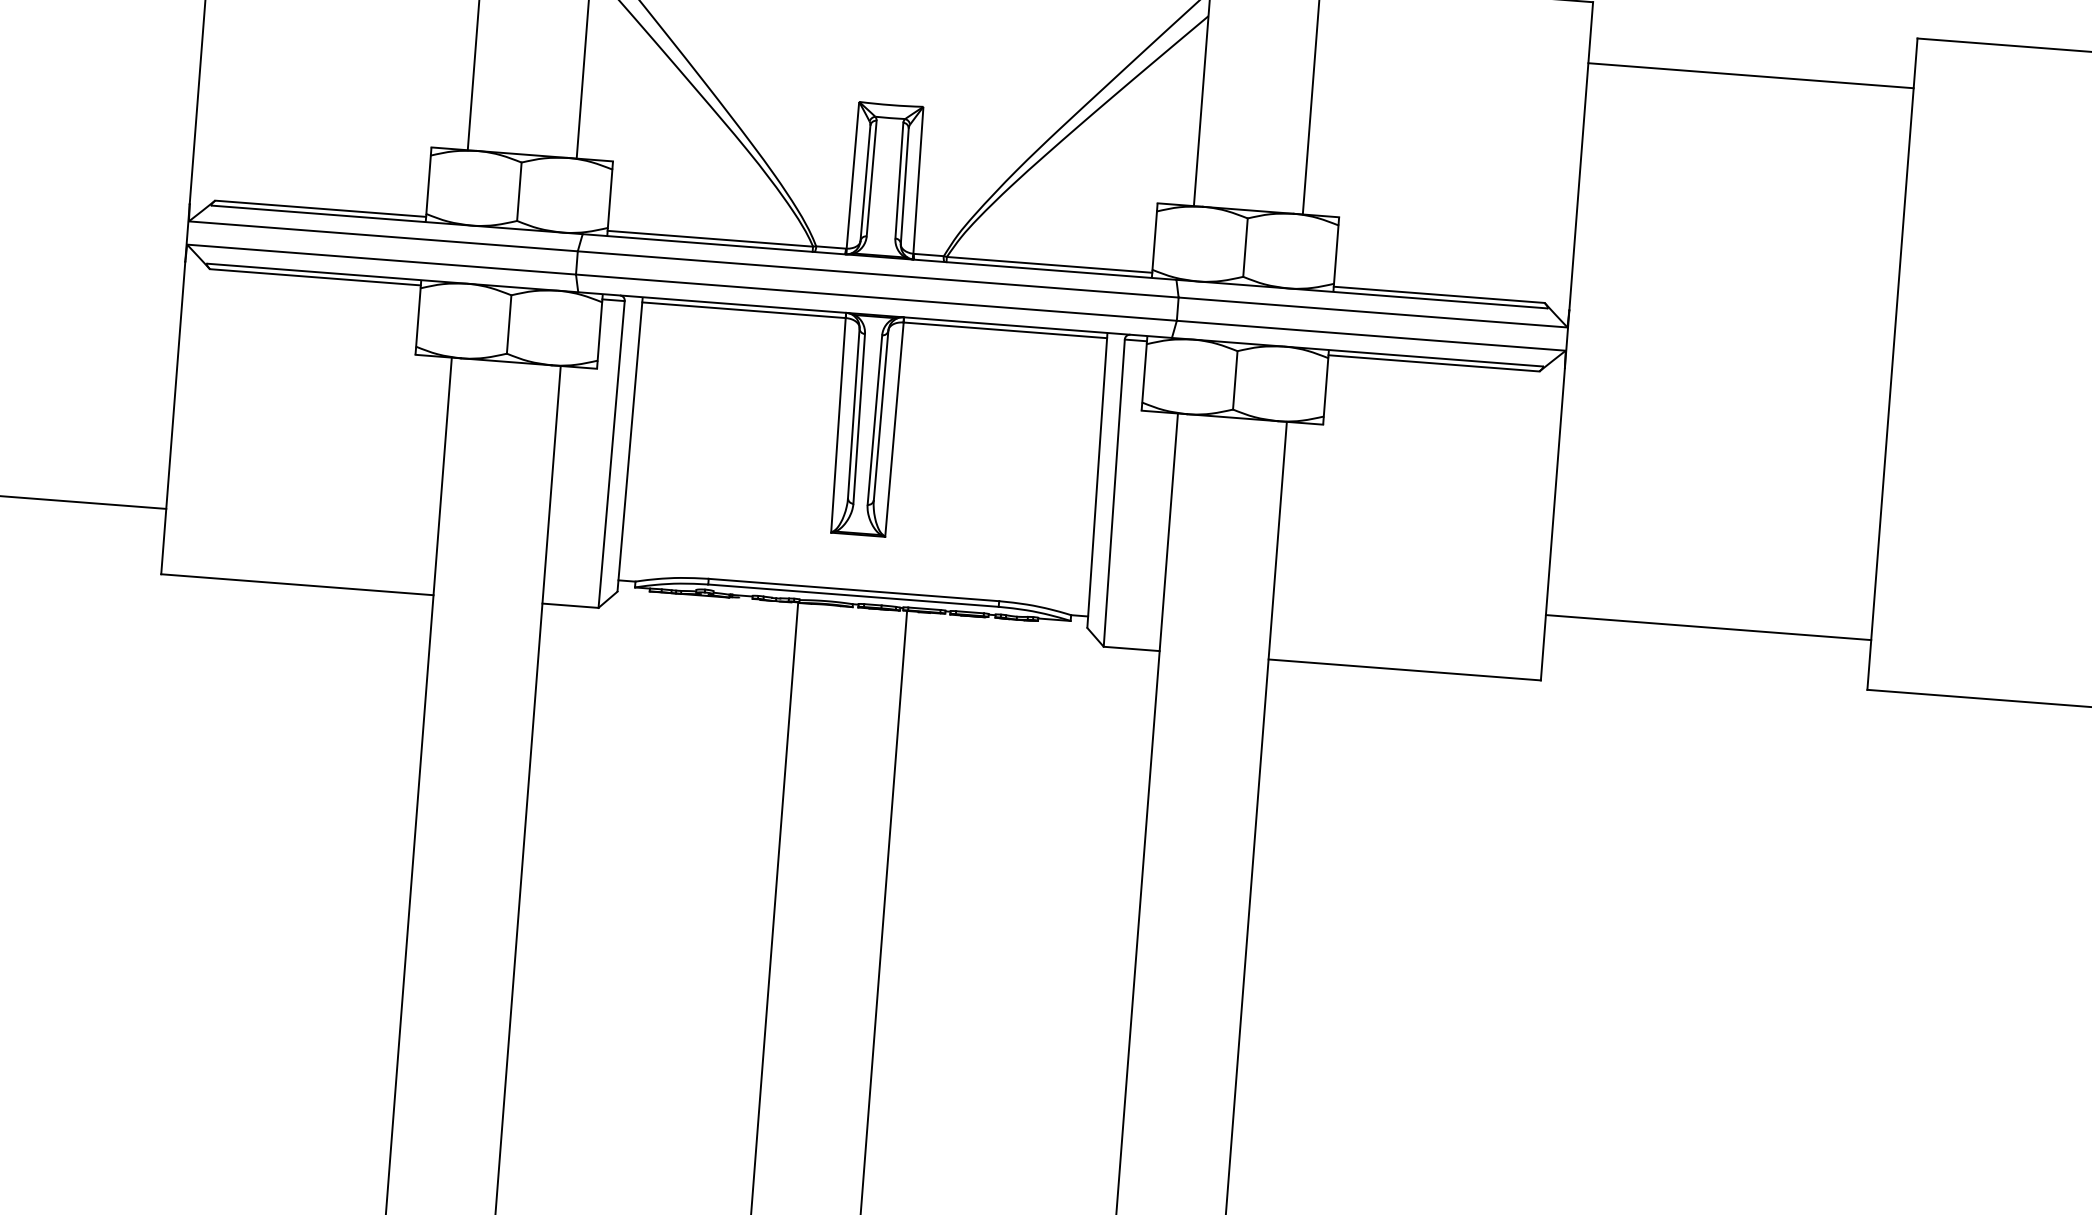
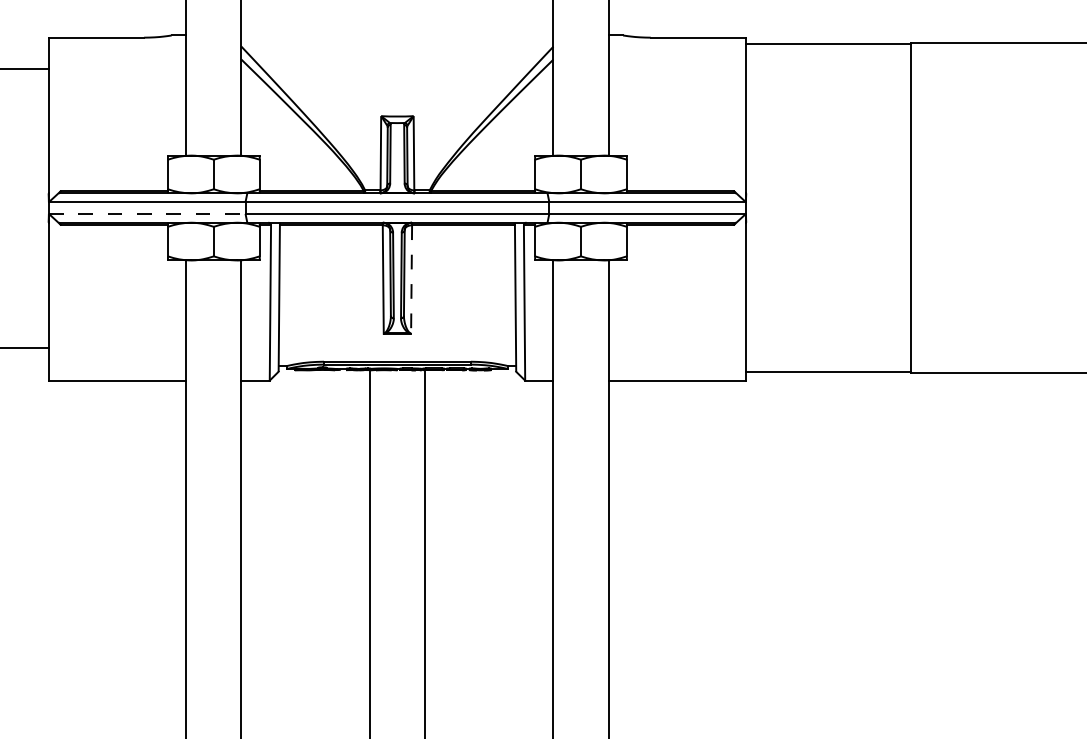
line: (1751, 75) -> (828, 43), moved
line: (382, 258) -> (147, 213), solid -> dashed
line: (894, 431) -> (411, 280), solid -> dashed
line: (1708, 627) -> (828, 371), moved

